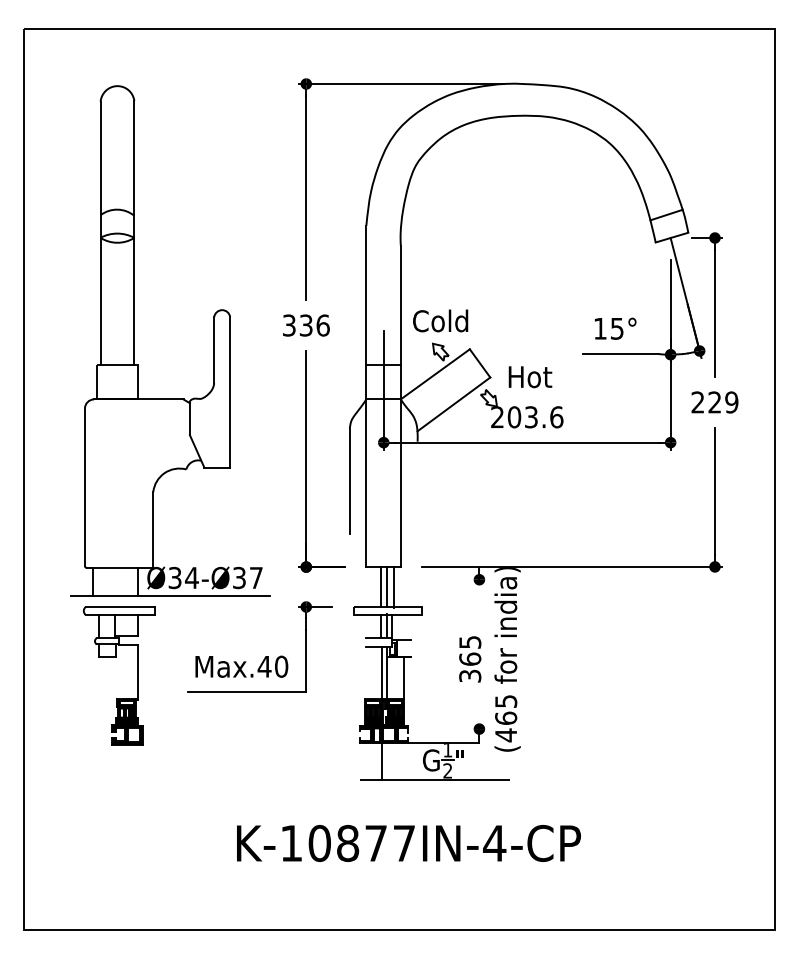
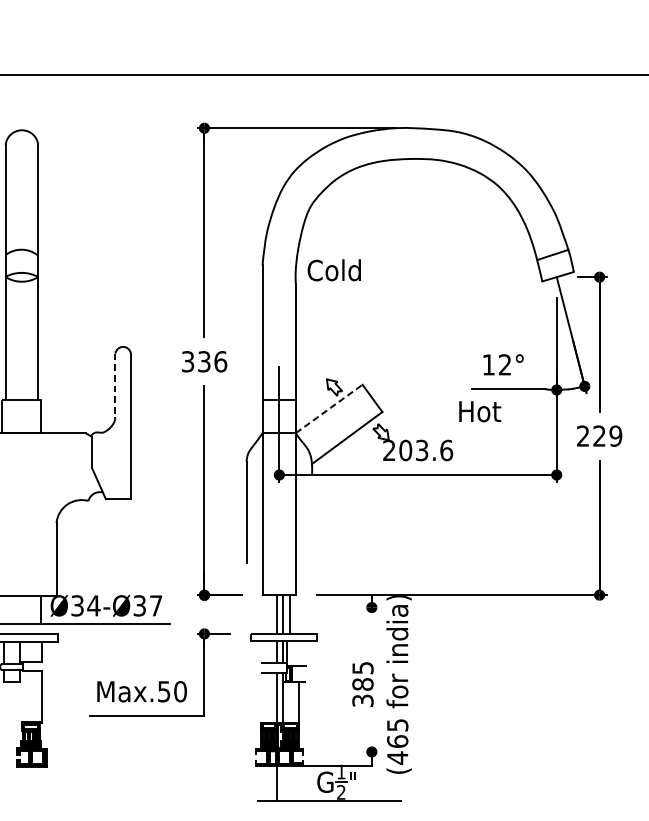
text: (440, 320) -> (334, 269), moved
text: (616, 328) -> (504, 364), 15° -> 12°
line: (214, 350) -> (115, 385), solid -> dashed
line: (435, 374) -> (329, 409), solid -> dashed
text: (530, 377) -> (480, 412), moved
text: (470, 658) -> (363, 683), 365 -> 385
text: (264, 666) -> (164, 691), Max.40 -> Max.50

